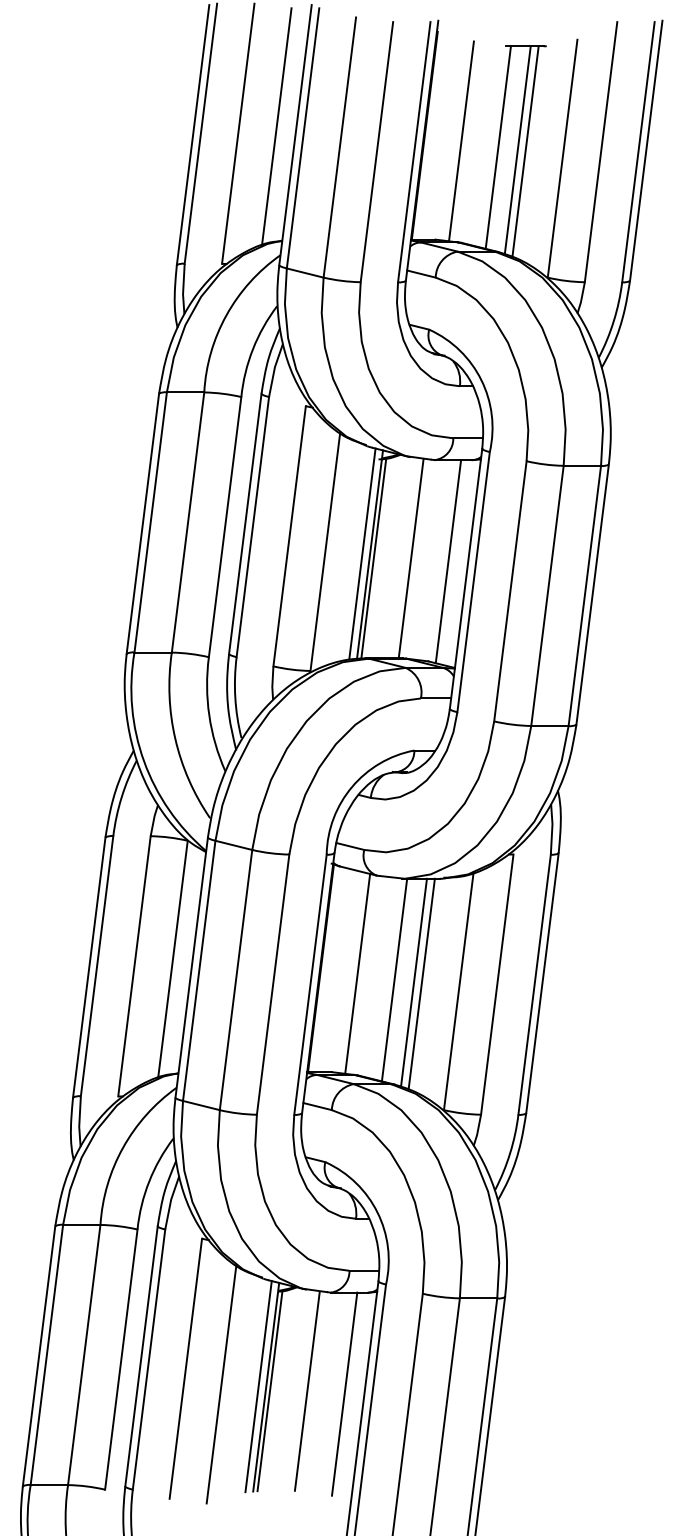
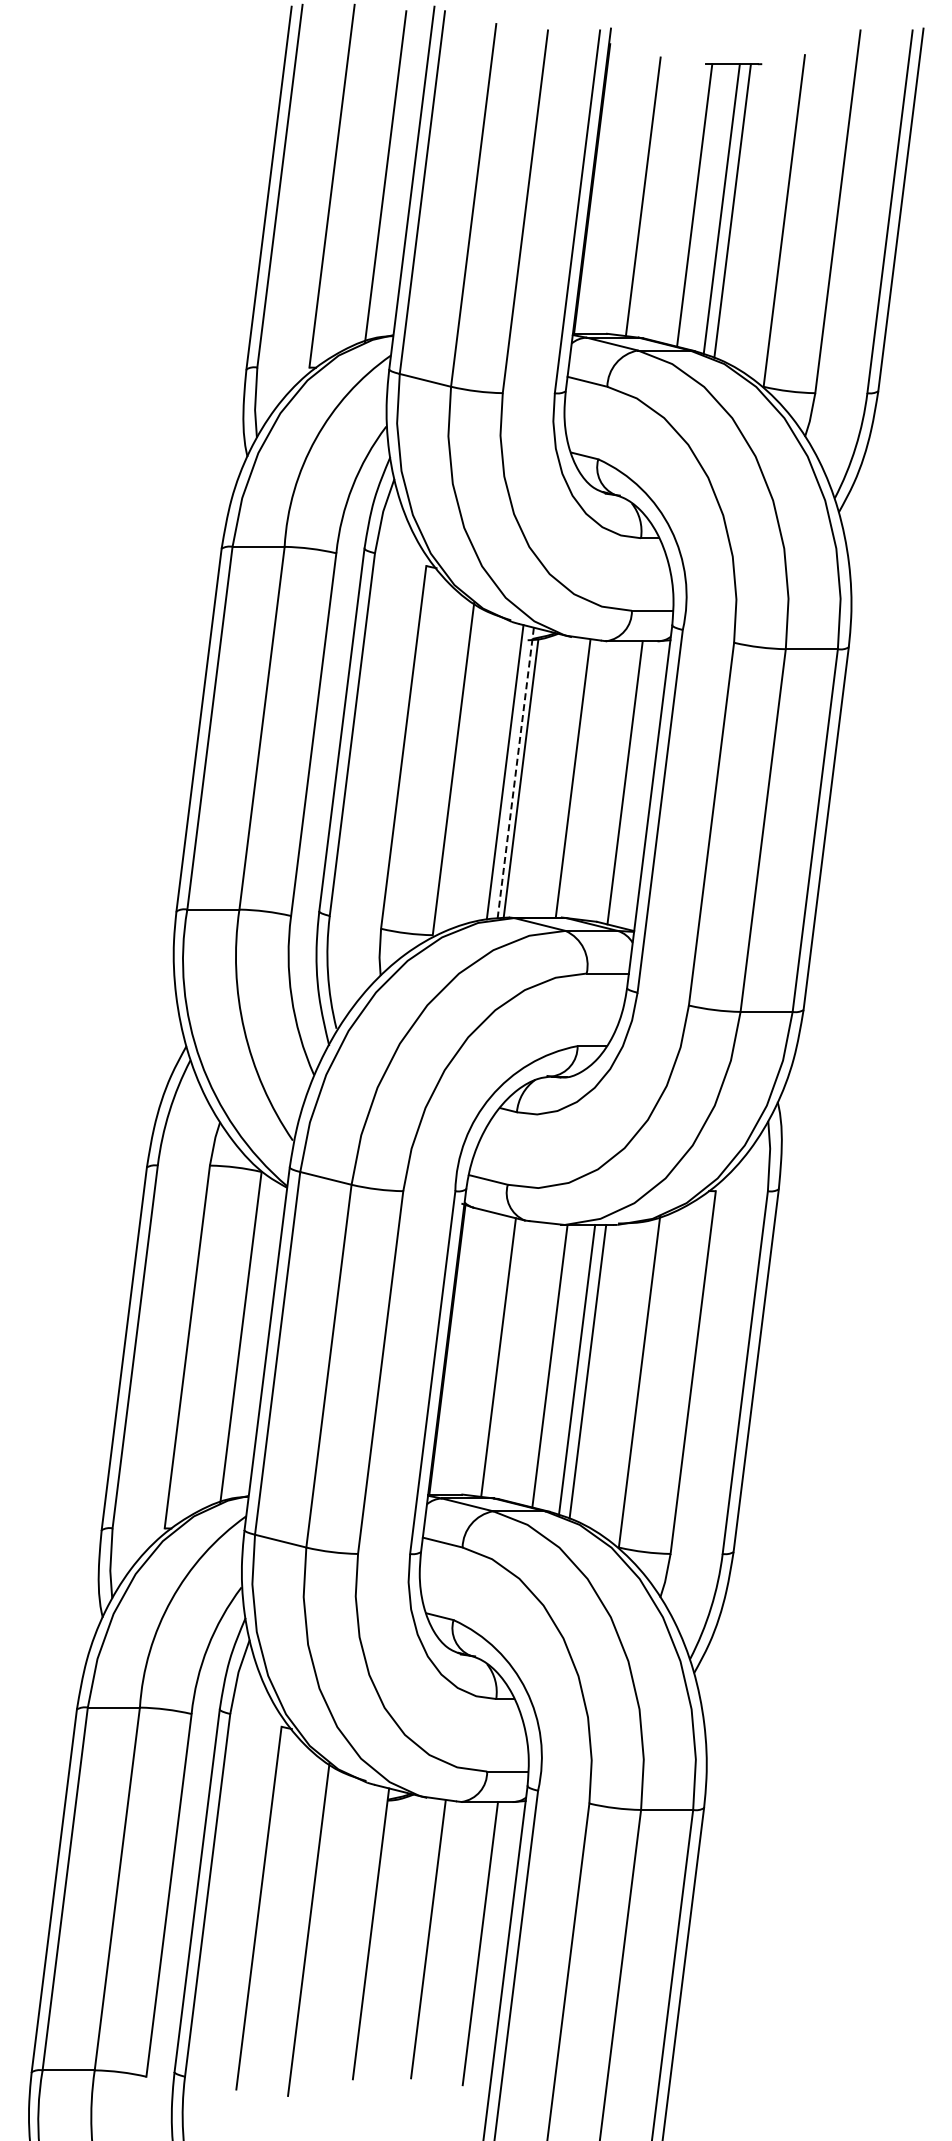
line: (369, 554) -> (515, 773), solid -> dashed
line: (258, 1386) -> (360, 1932), removed
line: (269, 1391) -> (375, 1939), removed

